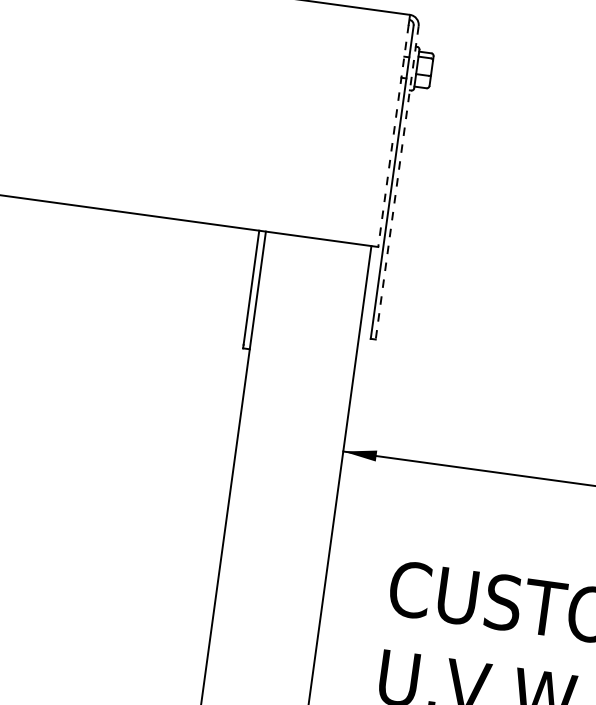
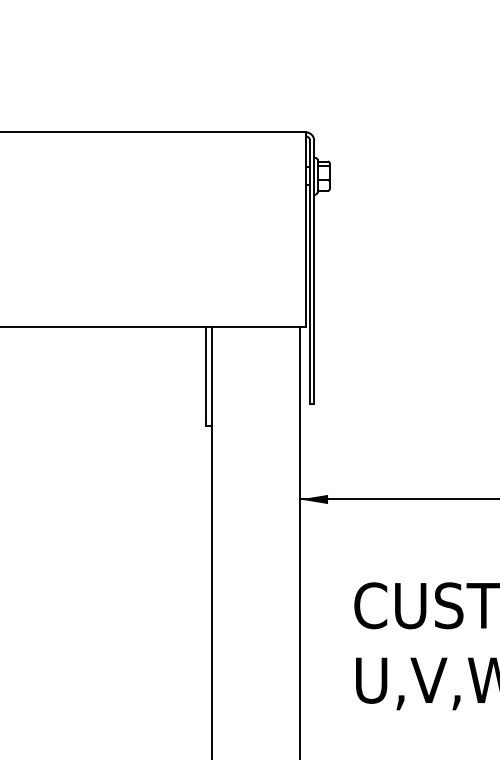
line: (392, 136) -> (305, 234), dashed -> solid
line: (397, 183) -> (314, 272), dashed -> solid

